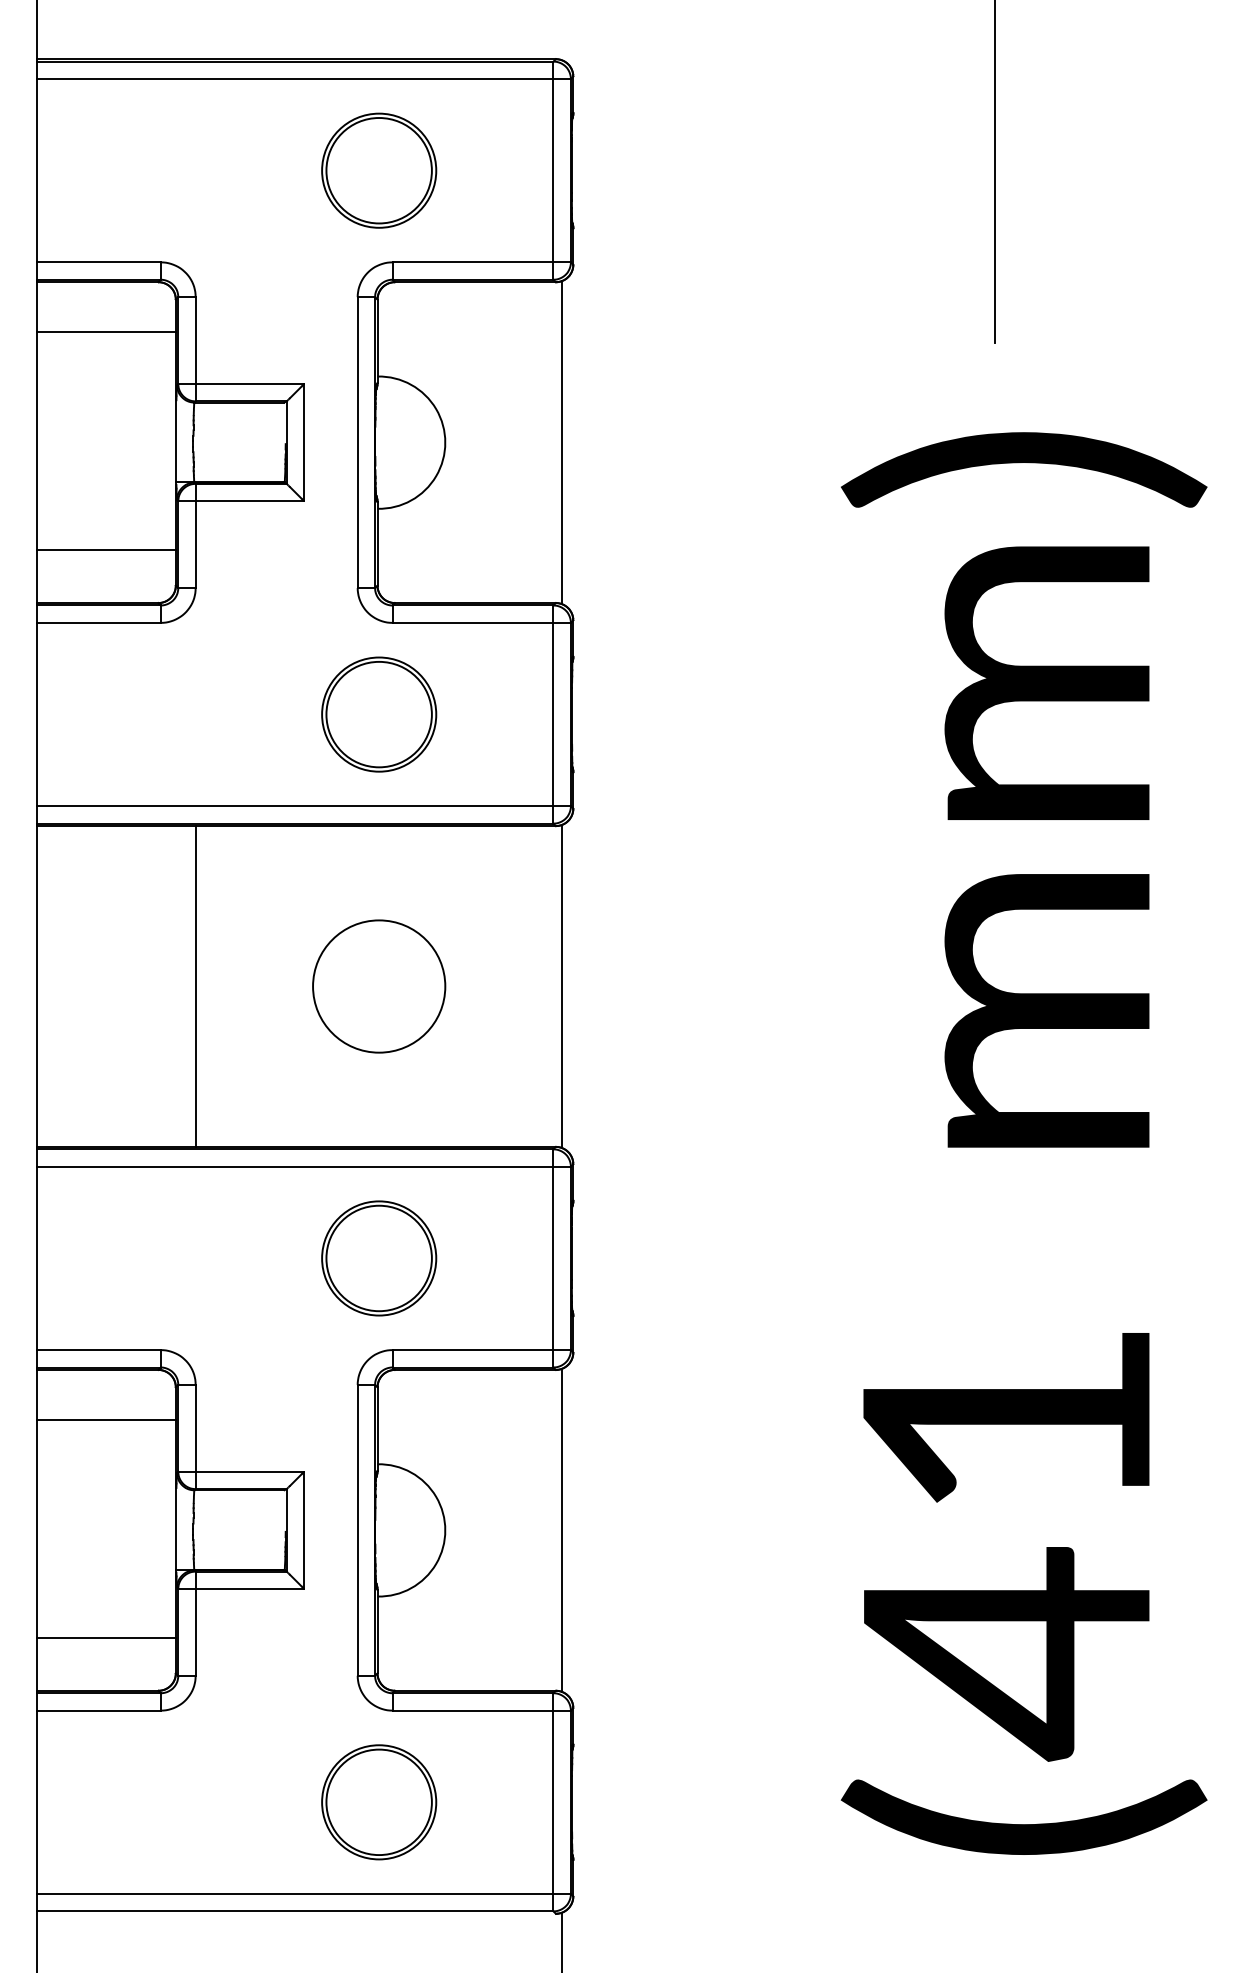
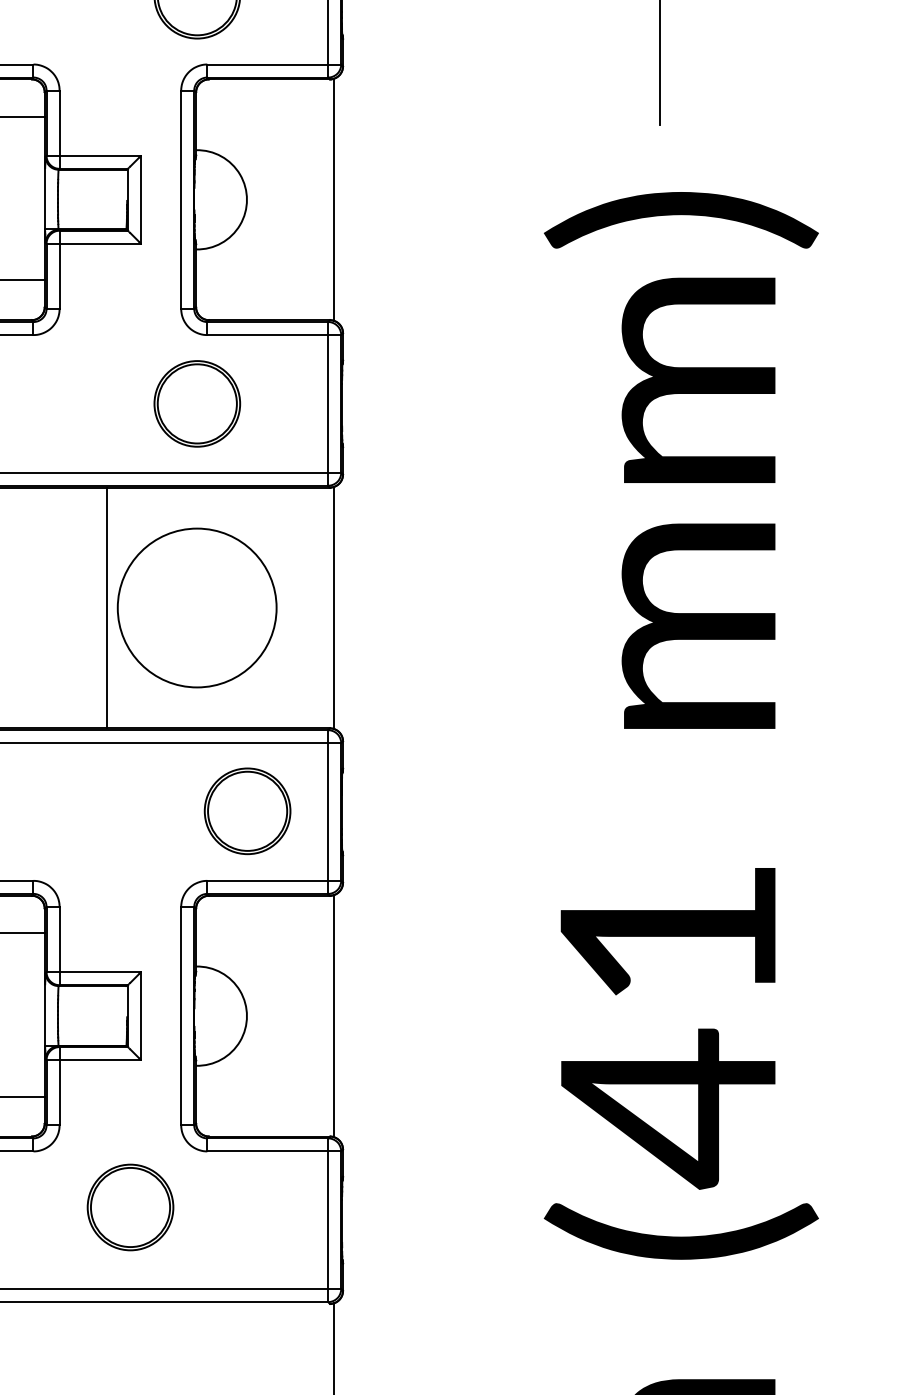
line: (196, 986) -> (107, 607), moved
circle: (379, 986) -> (197, 607), size x1.6
part: (379, 1258) -> (247, 811), moved
part: (379, 1802) -> (130, 1207), moved

